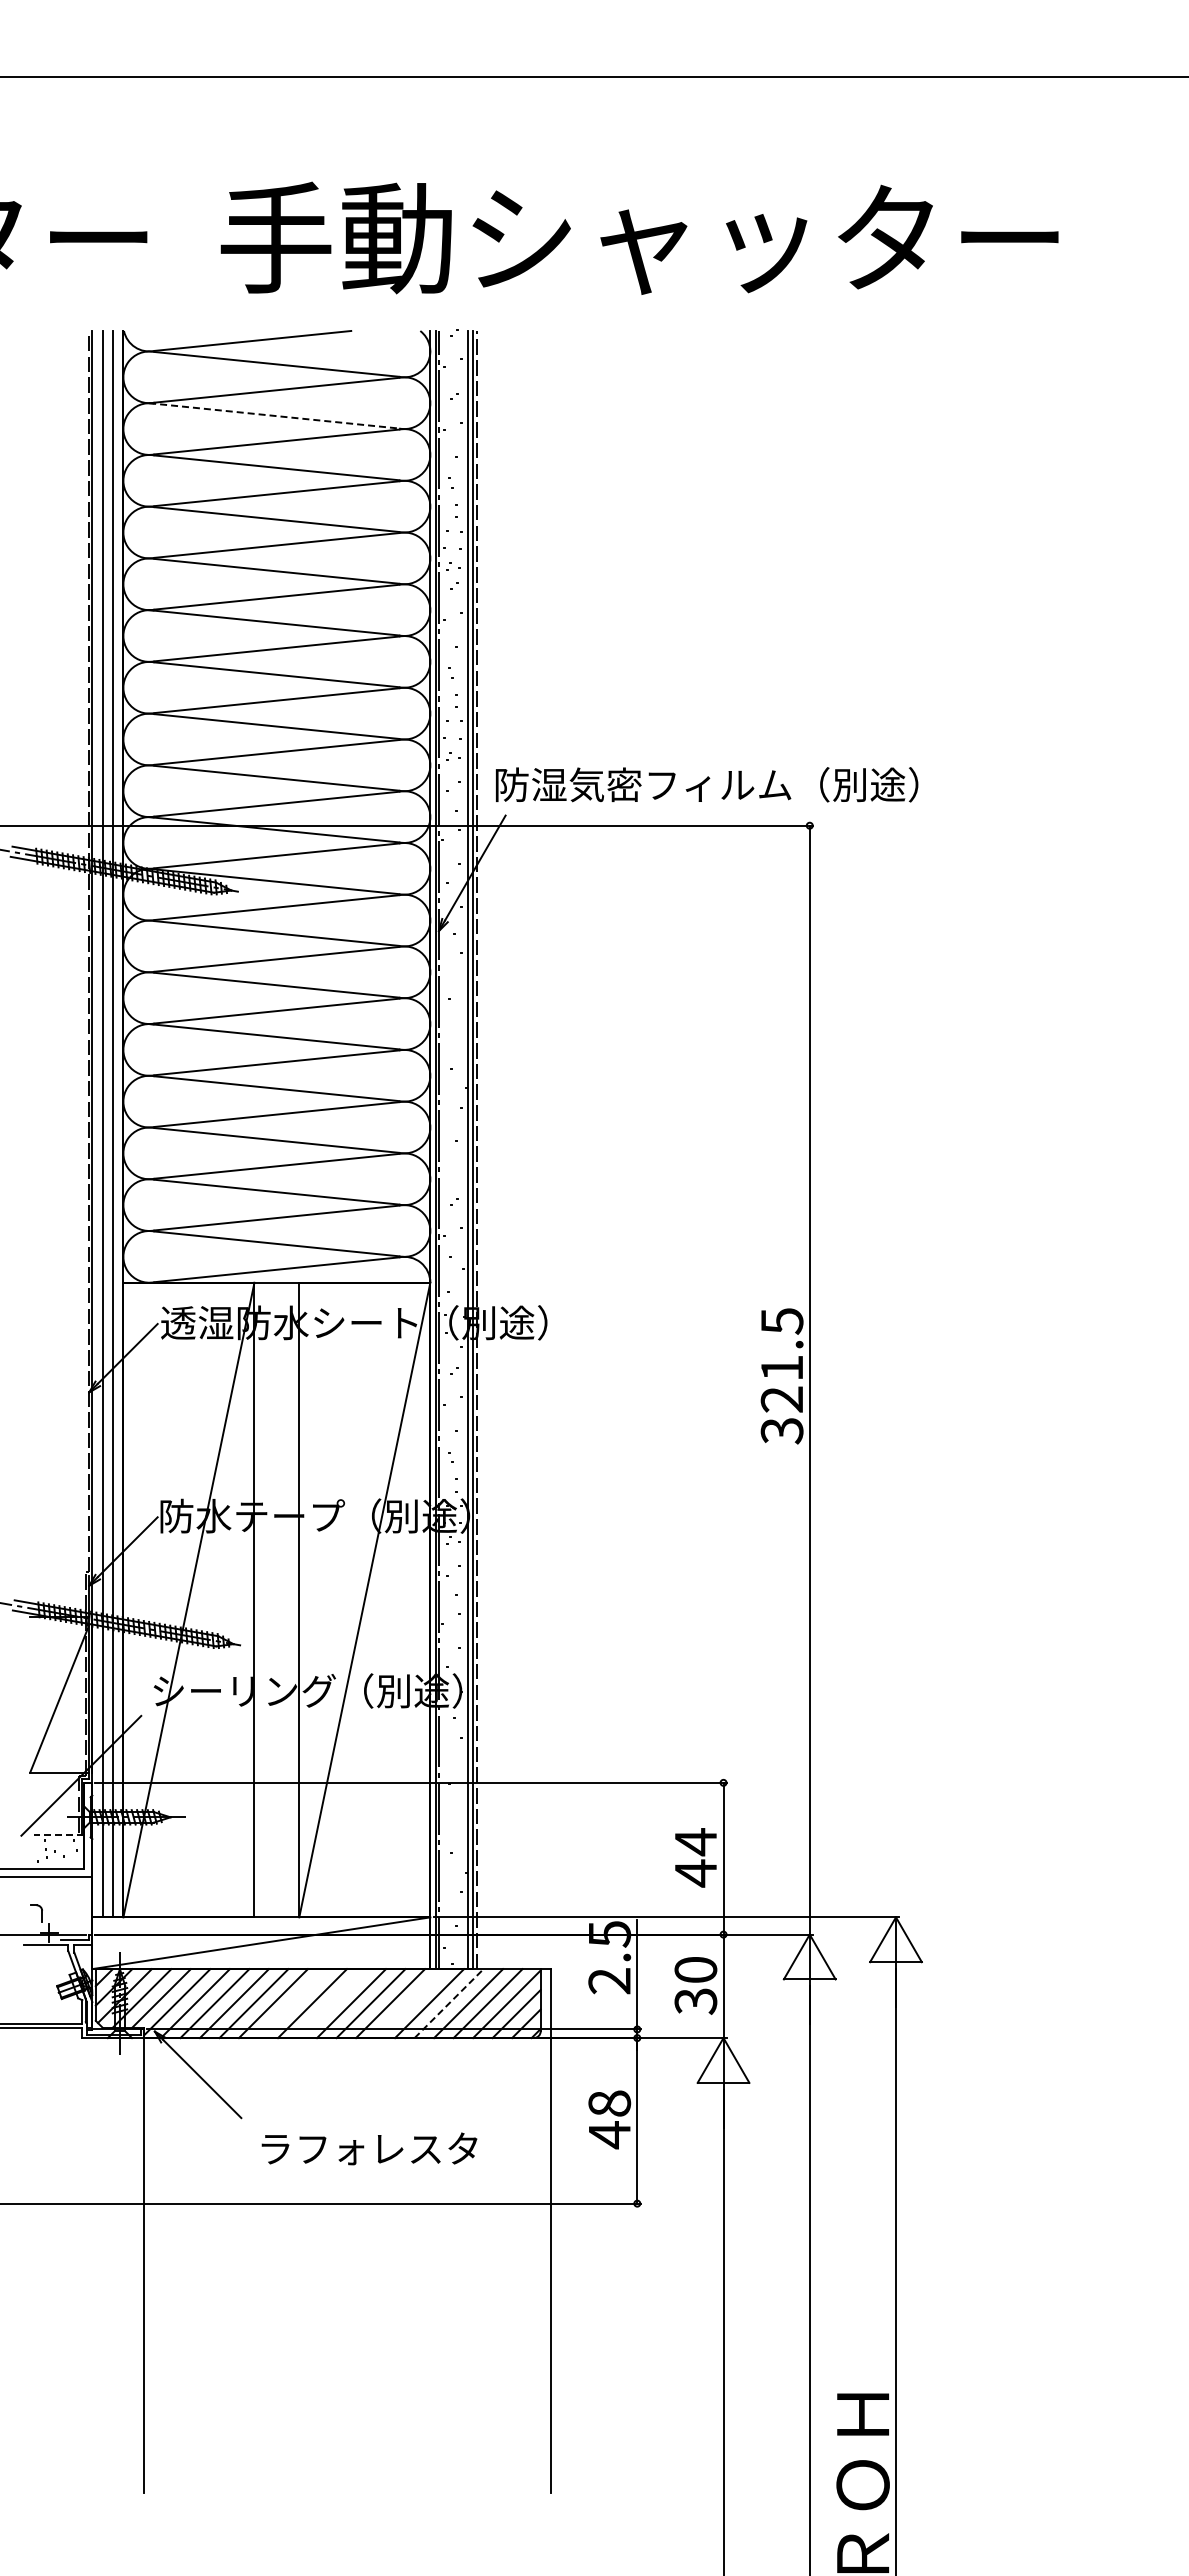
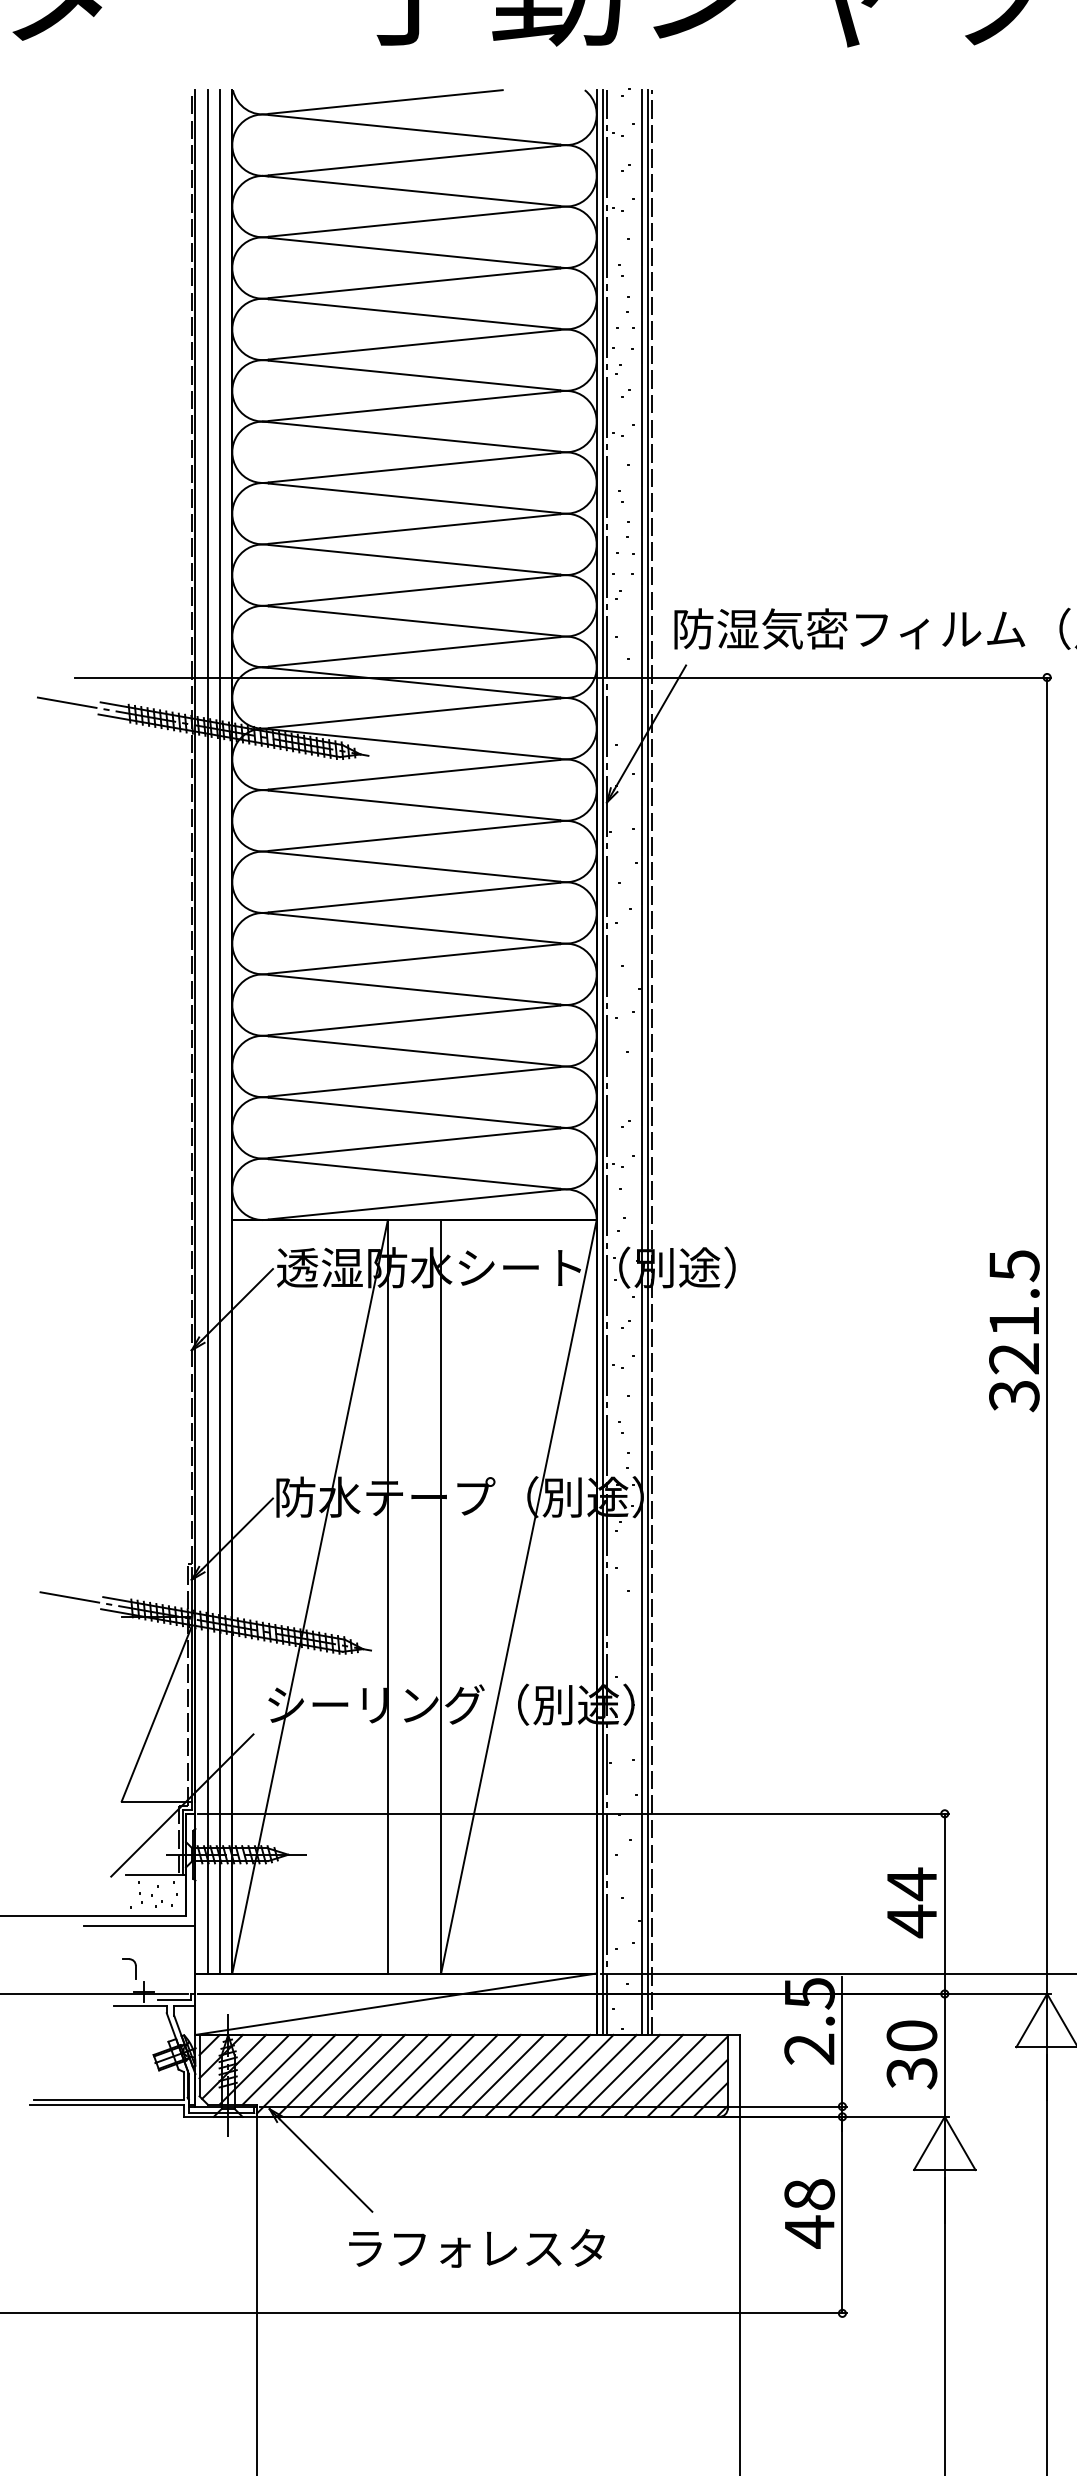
line: (274, 415) -> (411, 190), dashed -> solid
line: (58, 1834) -> (155, 1875), dashed -> solid
line: (292, 2003) -> (433, 2075), added
line: (331, 2003) -> (479, 2075), added
line: (409, 2003) -> (571, 2075), added
line: (449, 2003) -> (619, 2075), dashed -> solid
text: (369, 2148) -> (476, 2247), moved

